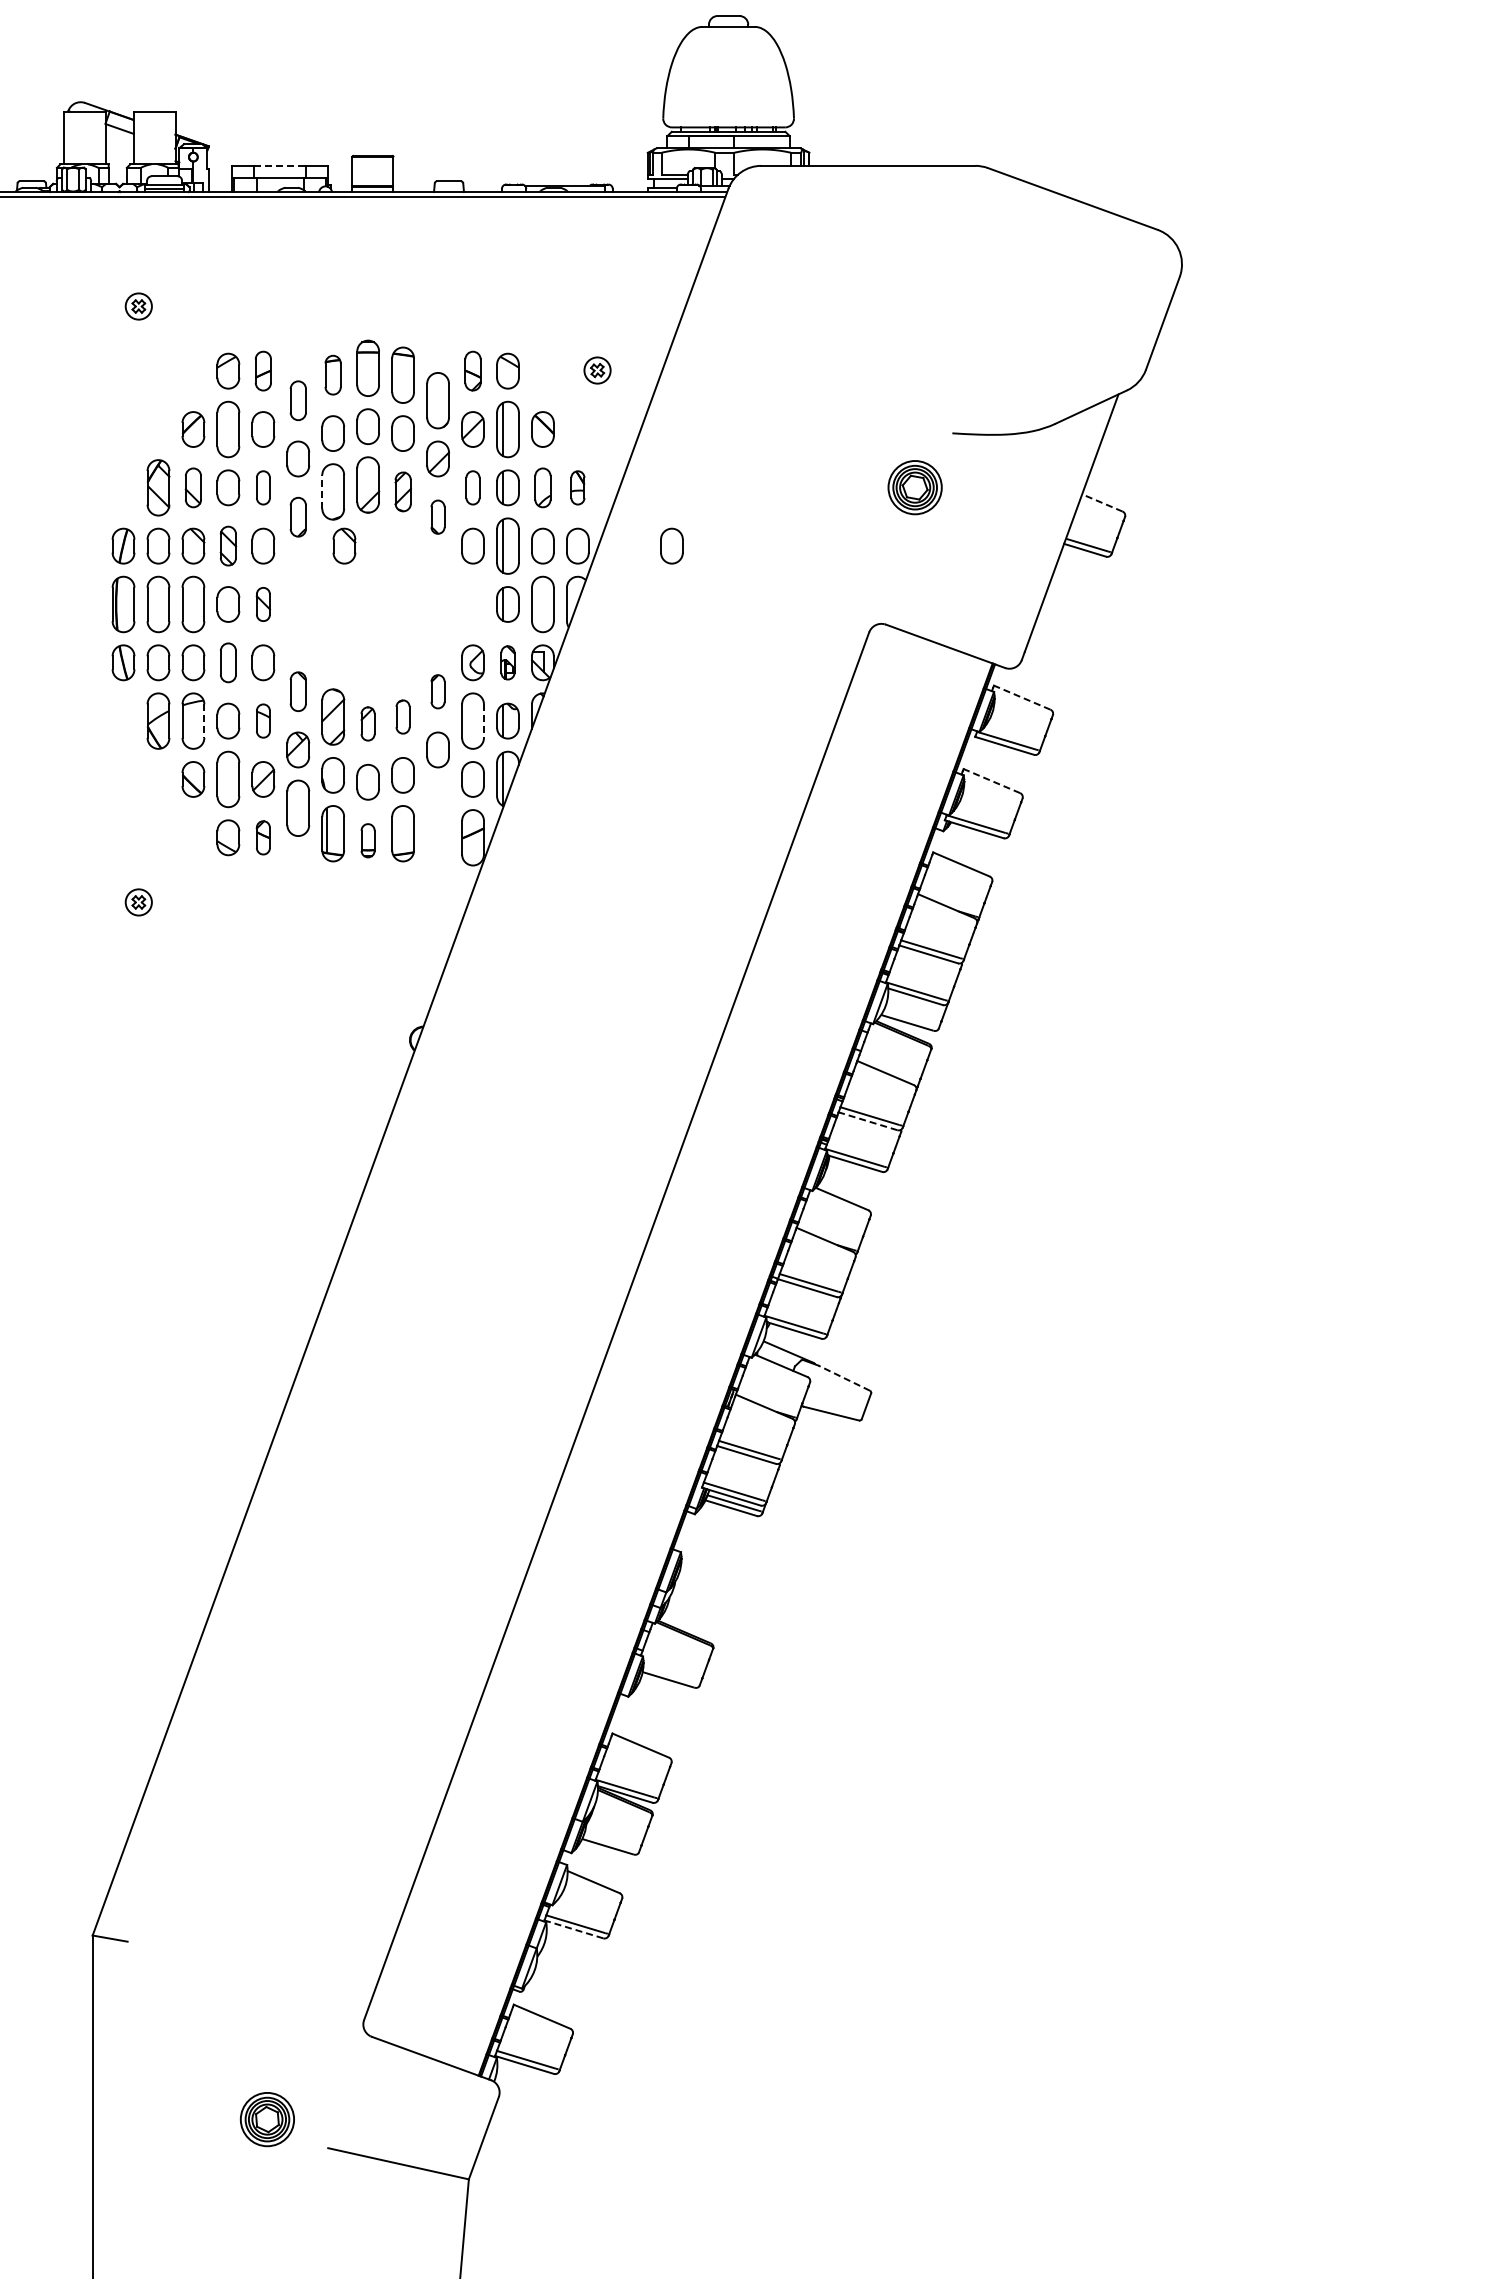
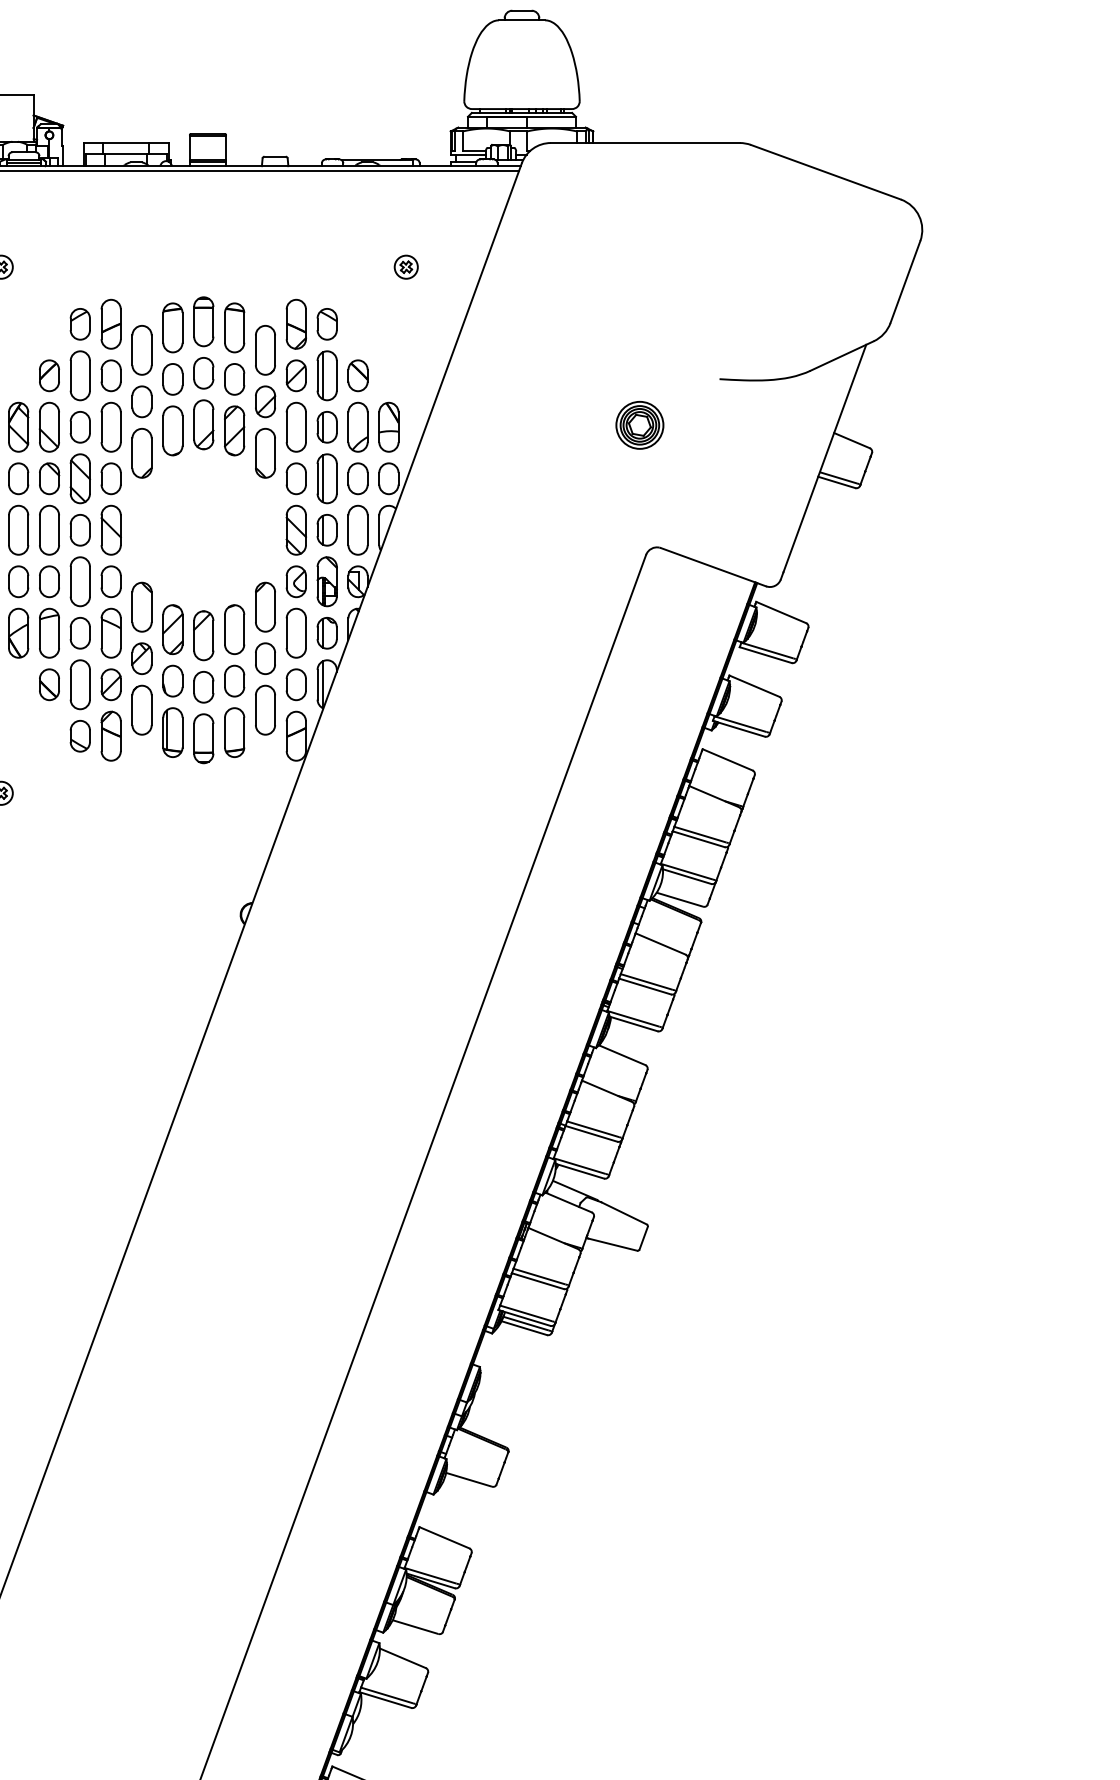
line: (280, 165) -> (126, 142), dashed -> solid
part: (263, 370) -> (111, 323), size x1.43
part: (472, 370) -> (295, 323), size x1.43
part: (597, 370) -> (406, 267), moved
part: (332, 374) -> (172, 327), size x1.43
part: (298, 400) -> (142, 350), size x1.43
part: (193, 487) -> (49, 426), size x1.43
part: (263, 487) -> (111, 426), size x1.67
part: (472, 487) -> (295, 426), size x1.67
part: (542, 487) -> (357, 426), size x1.43
part: (577, 487) -> (388, 426), size x1.67
part: (914, 487) -> (639, 425), moved
line: (322, 491) -> (163, 430), dashed -> solid
part: (403, 491) -> (234, 430), size x1.43
line: (1102, 502) -> (852, 440), dashed -> solid
part: (298, 516) -> (142, 452), size x1.43
part: (437, 516) -> (264, 452), size x1.67
part: (228, 545) -> (80, 478), size x1.43
part: (344, 545) -> (182, 478), removed
part: (671, 545) -> (471, 478), removed
part: (263, 604) -> (111, 530), size x1.67
part: (472, 604) -> (295, 530), added
part: (228, 662) -> (80, 581), size x1.43
part: (507, 662) -> (326, 581), size x1.67
part: (298, 691) -> (142, 607), size x1.43
part: (437, 691) -> (264, 607), size x1.67
line: (1022, 697) -> (781, 612), dashed -> solid
part: (402, 716) -> (234, 629), size x1.67
part: (263, 720) -> (111, 632), size x1.67
line: (204, 721) -> (59, 633), dashed -> solid
line: (483, 721) -> (305, 633), dashed -> solid
part: (367, 723) -> (203, 635), size x1.67
line: (991, 781) -> (754, 686), dashed -> solid
part: (437, 807) -> (264, 709), added
part: (263, 837) -> (111, 736), size x1.67
part: (367, 840) -> (203, 738), size x1.67
line: (868, 1121) -> (645, 986), dashed -> solid
line: (844, 1378) -> (624, 1213), dashed -> solid
line: (573, 1929) -> (385, 1700), dashed -> solid

